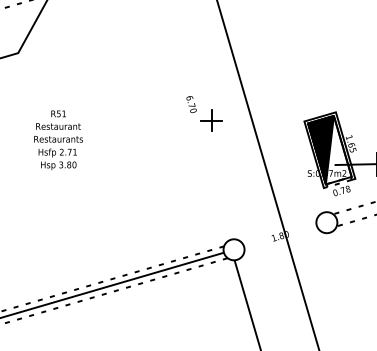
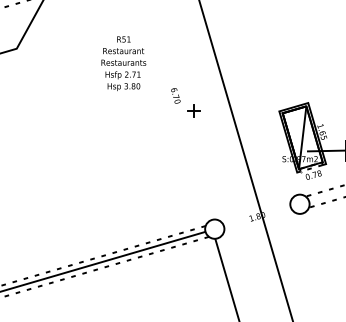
part: (210, 120) -> (193, 110), size x0.6
text: (58, 140) -> (123, 63), moved
fill: (320, 149) -> (294, 137), removed

